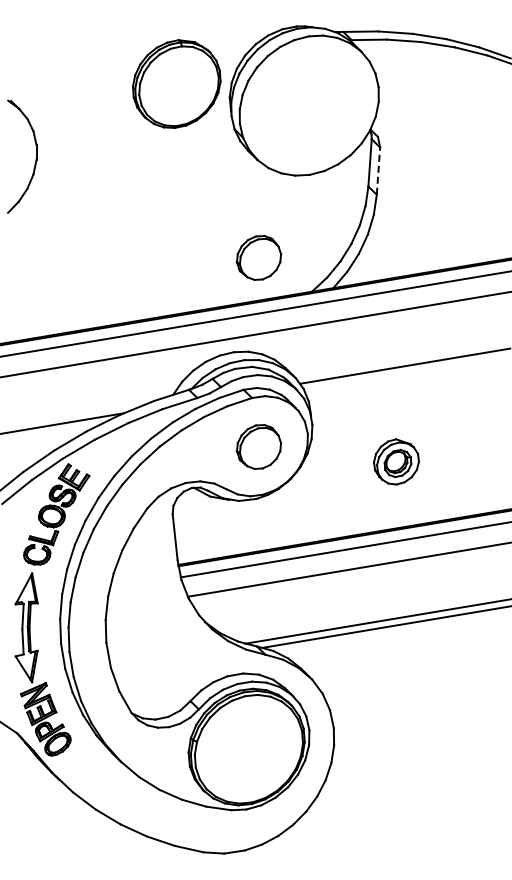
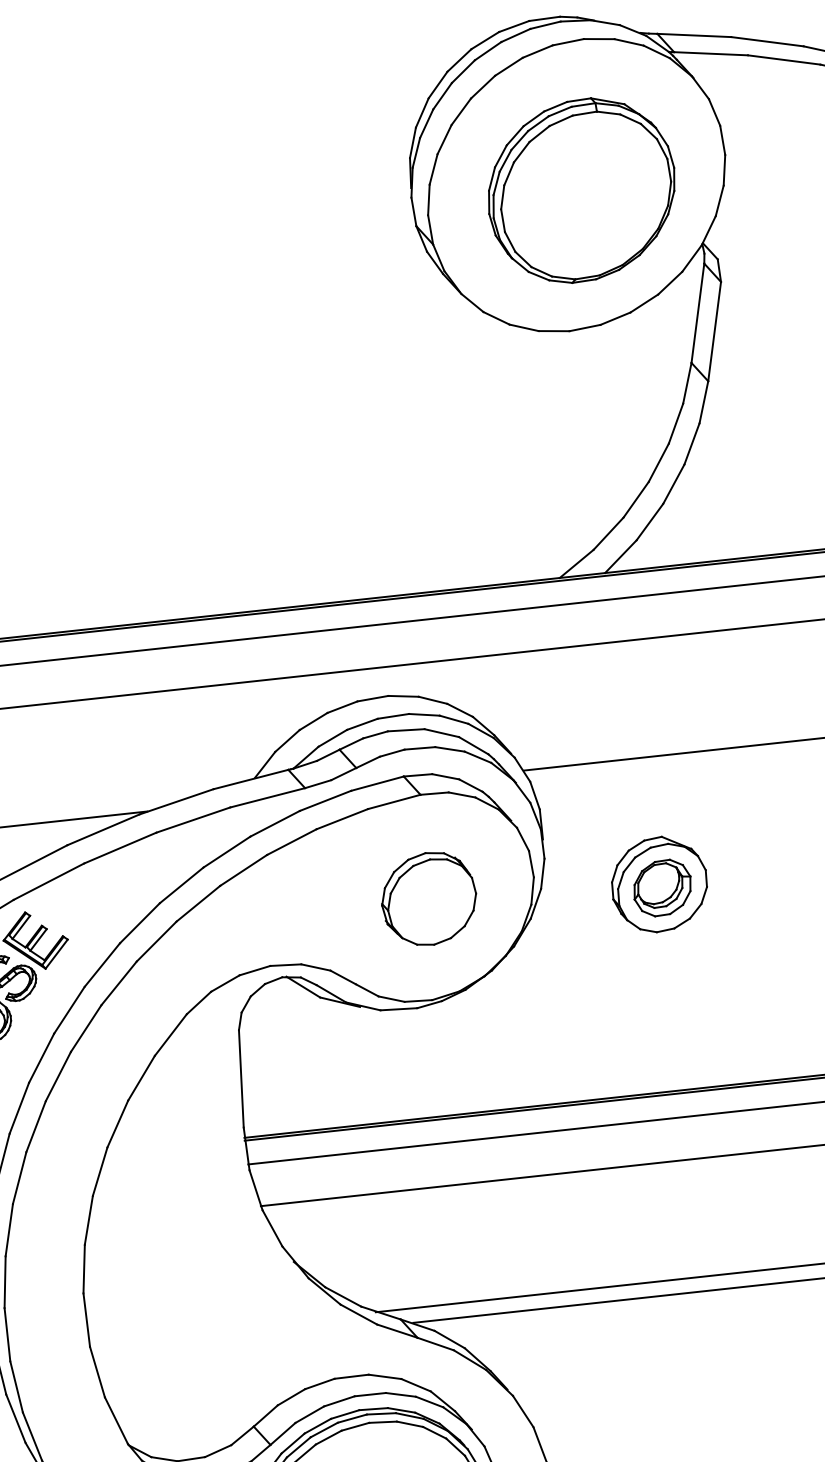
part: (176, 83) -> (581, 189), moved
line: (378, 171) -> (714, 332), dashed -> solid
part: (258, 257) -> (451, 499), removed
part: (396, 461) -> (659, 883), moved

